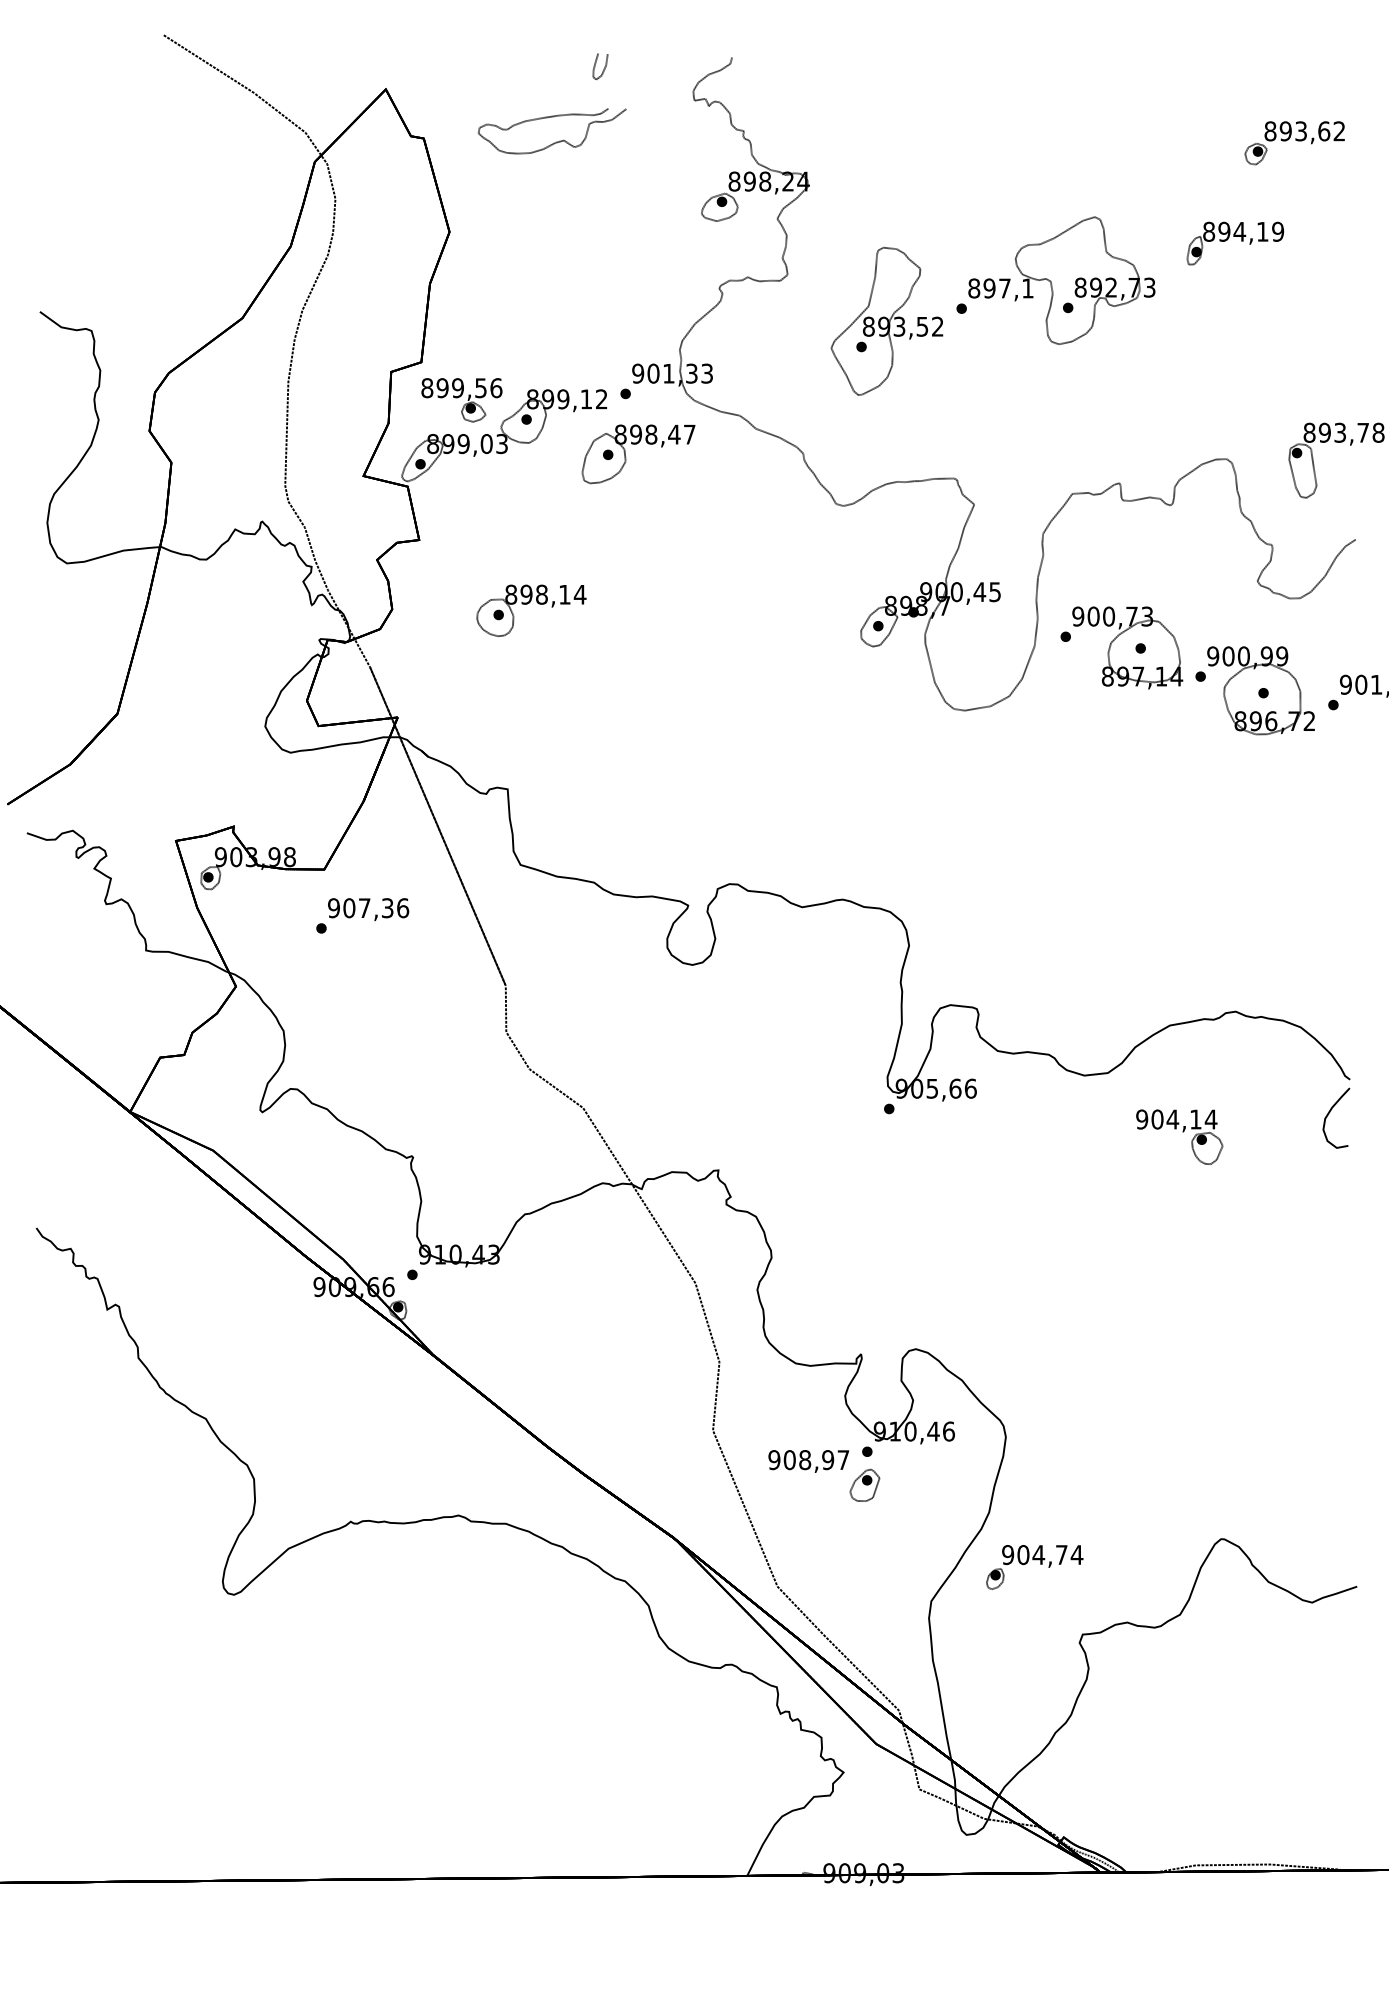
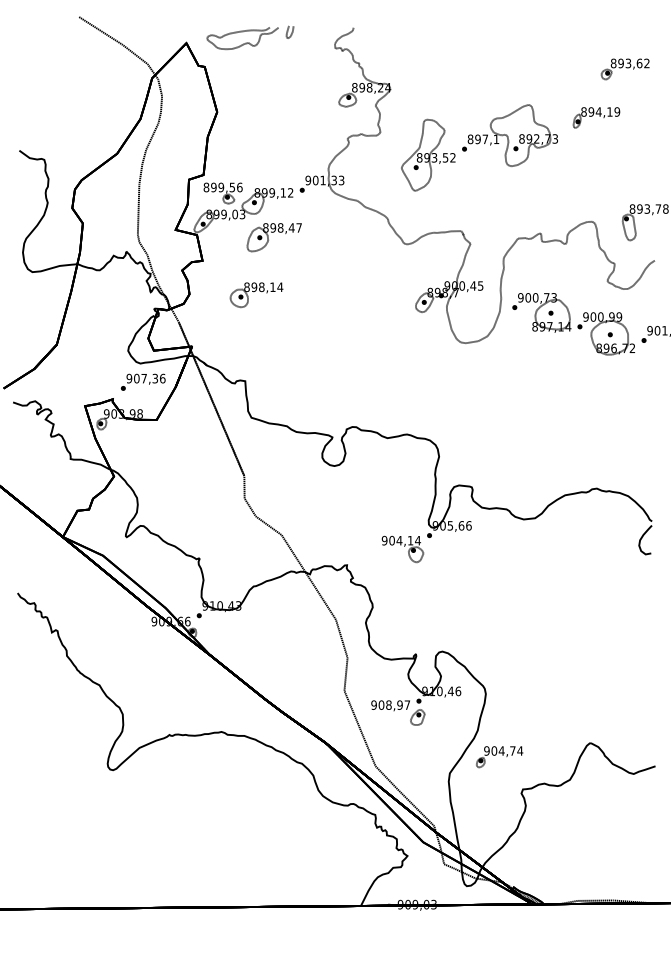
curve: (557, 139) -> (245, 42), moved
part: (636, 454) -> (273, 237), moved
text: (361, 914) -> (142, 381), moved
part: (1179, 1137) -> (402, 549), moved

